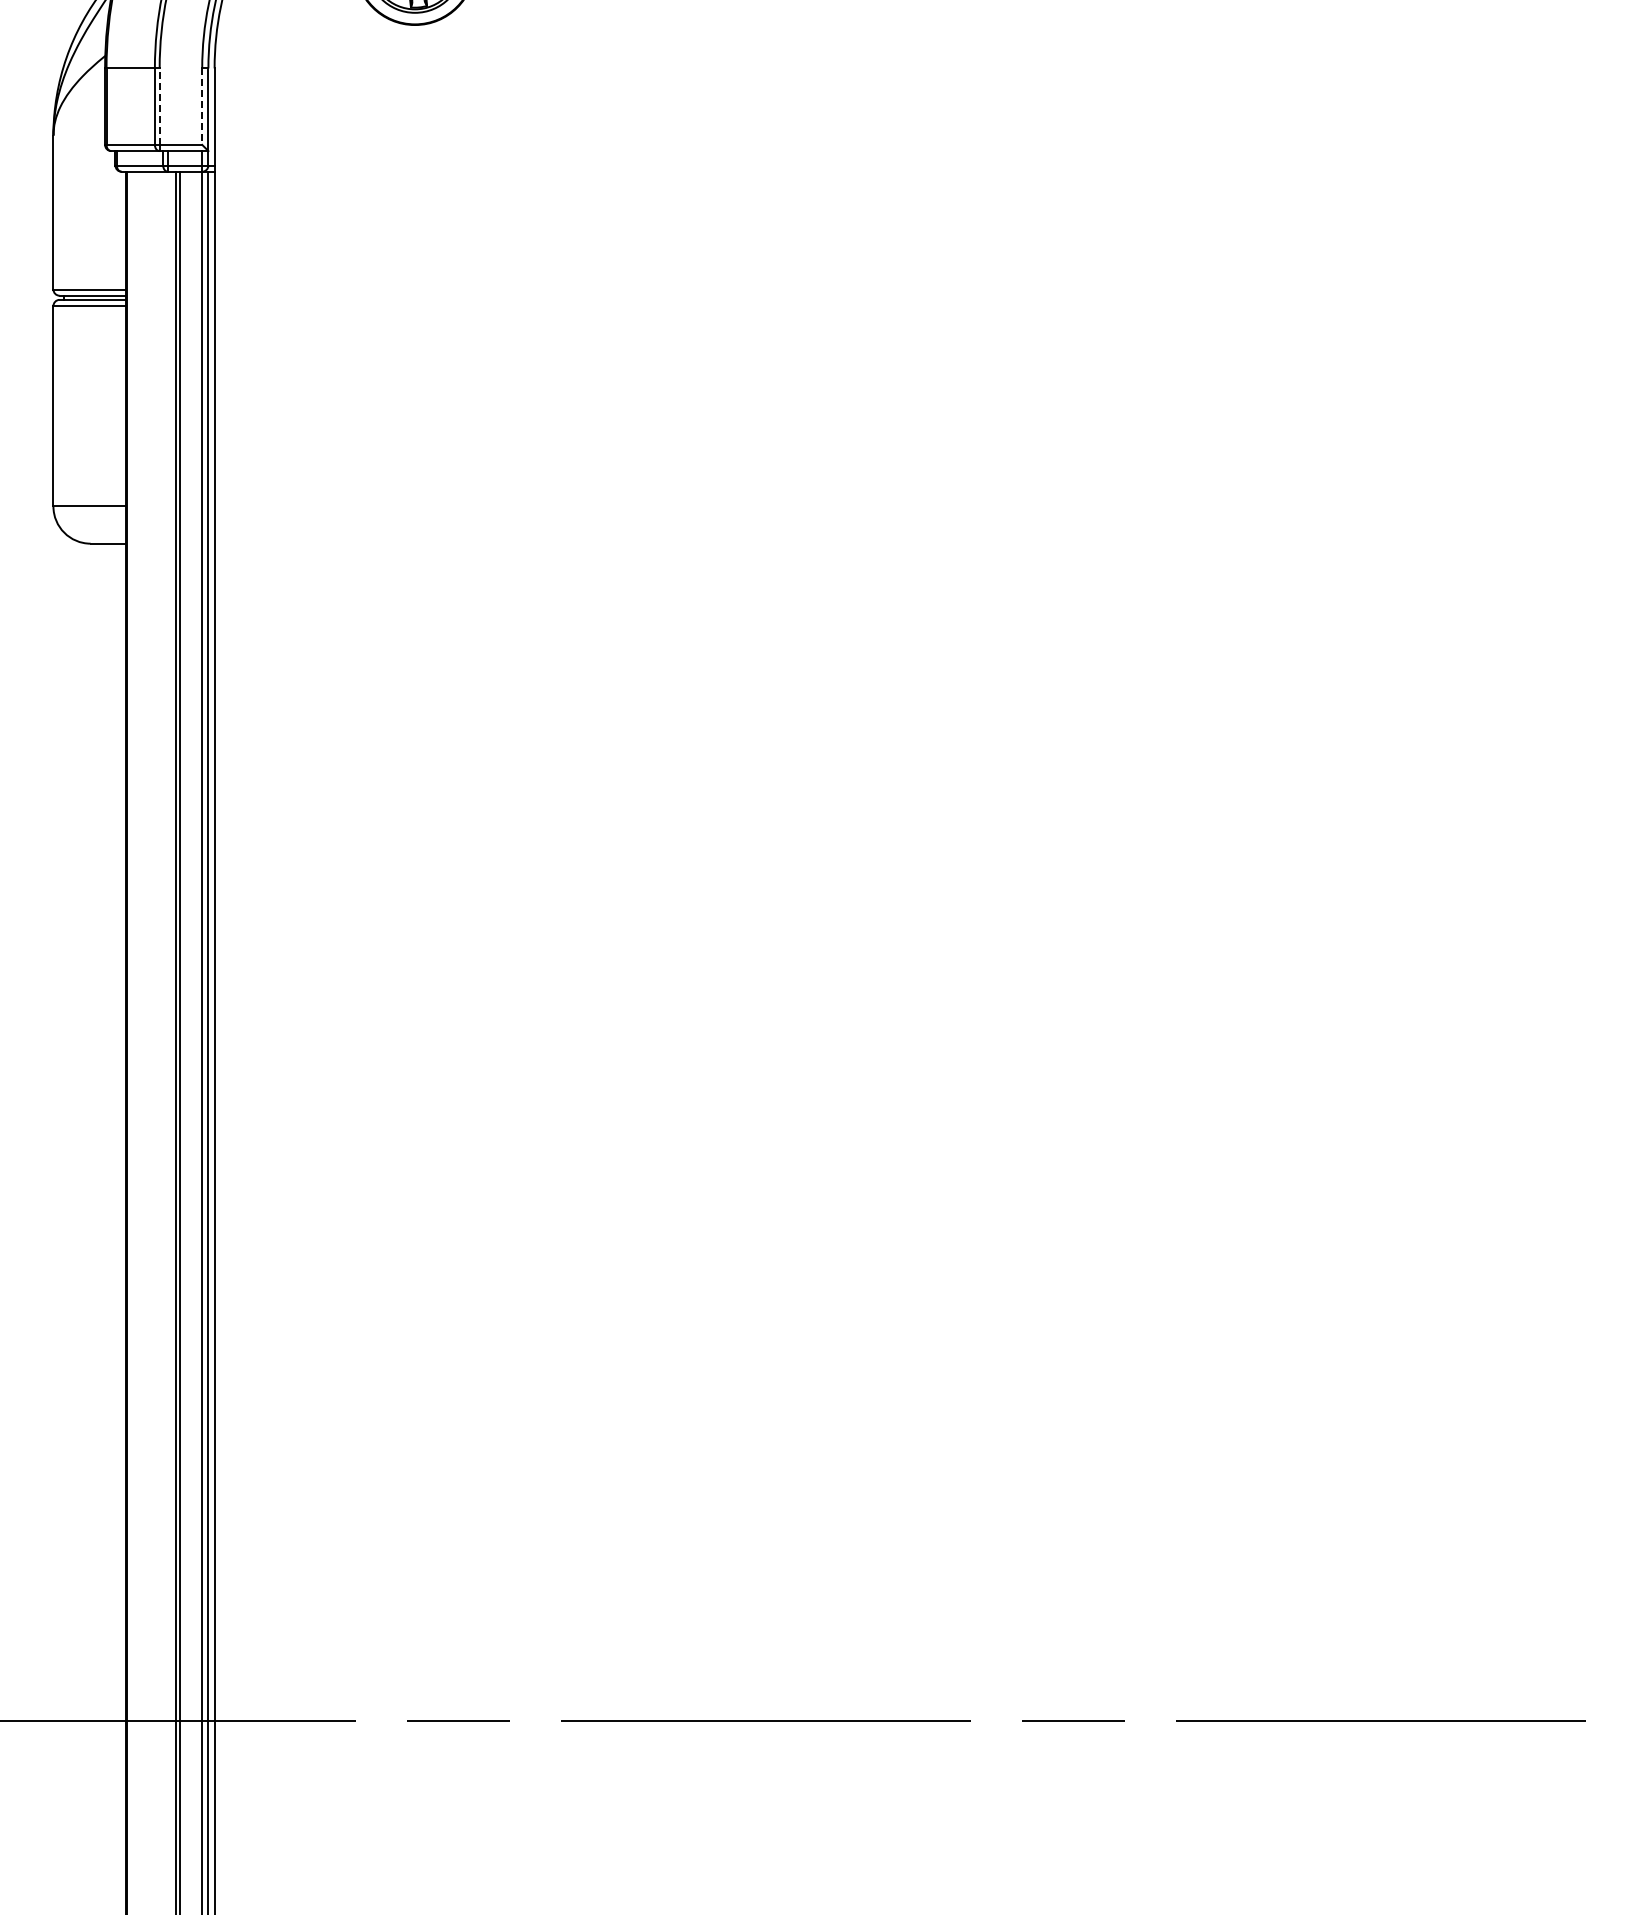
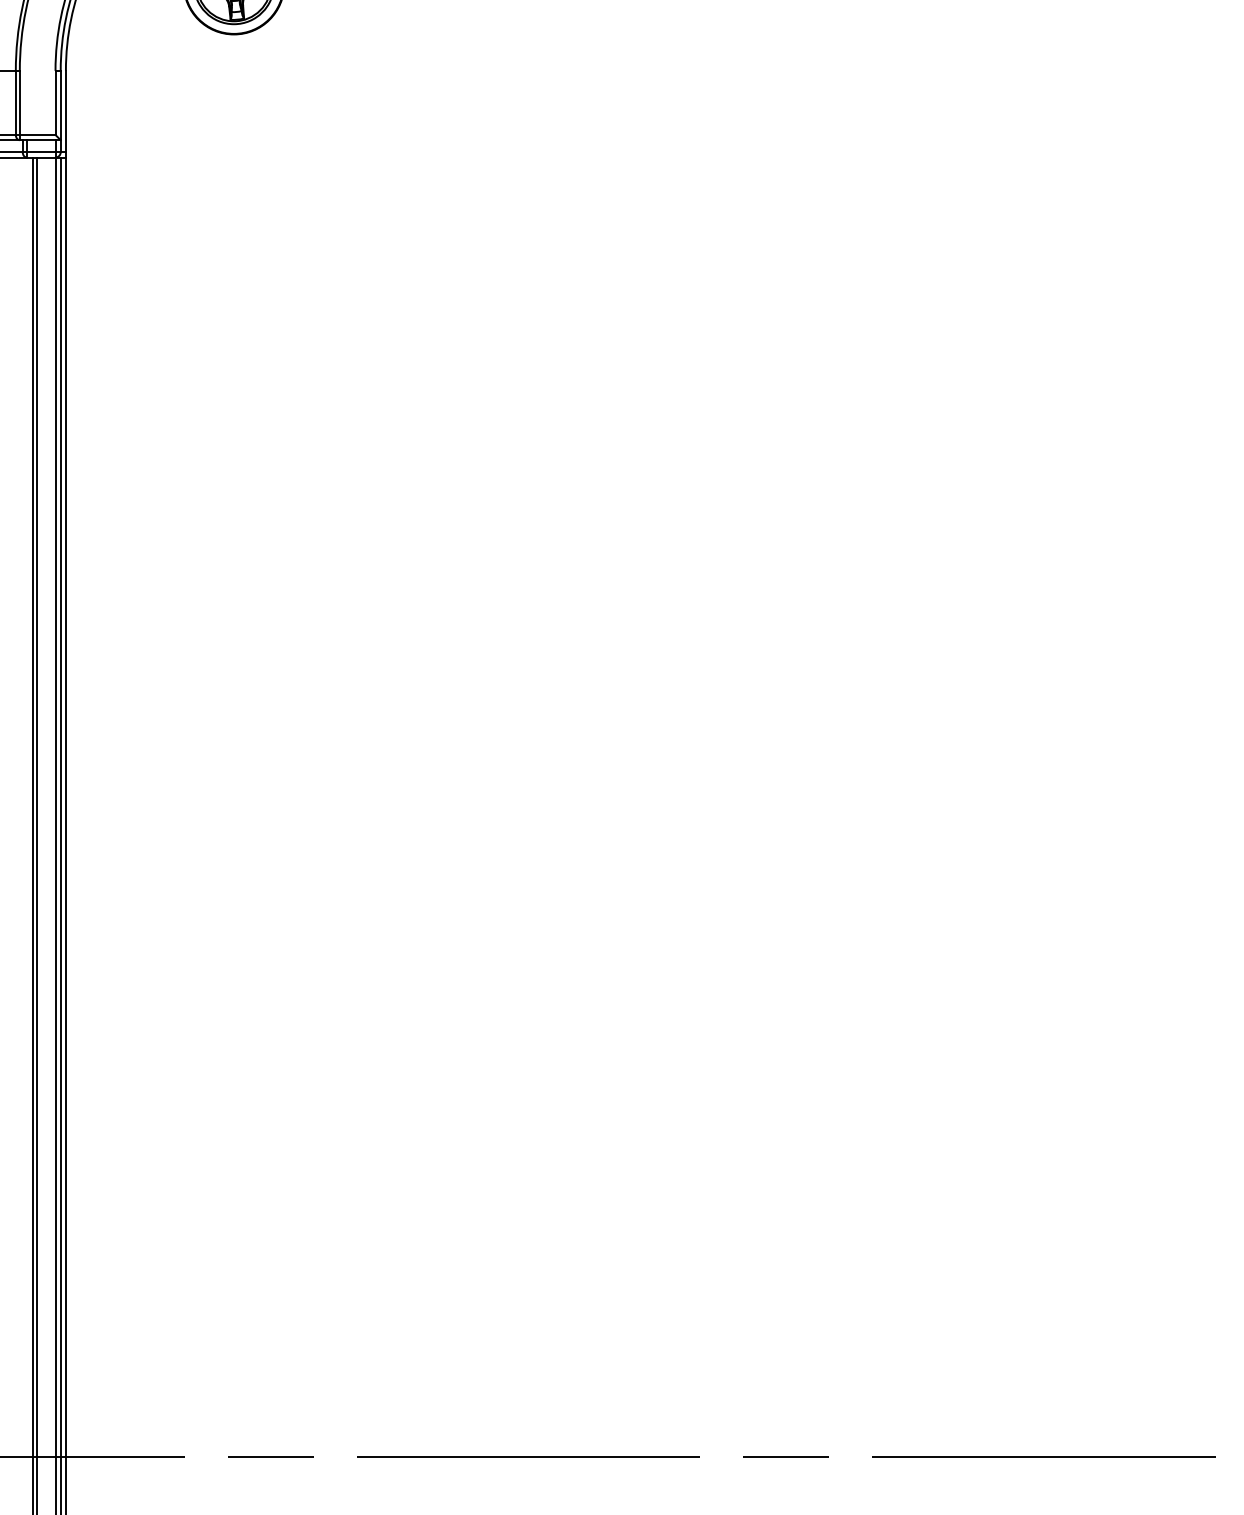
line: (159, 106) -> (19, 102), dashed -> solid
line: (202, 107) -> (55, 103), dashed -> solid

